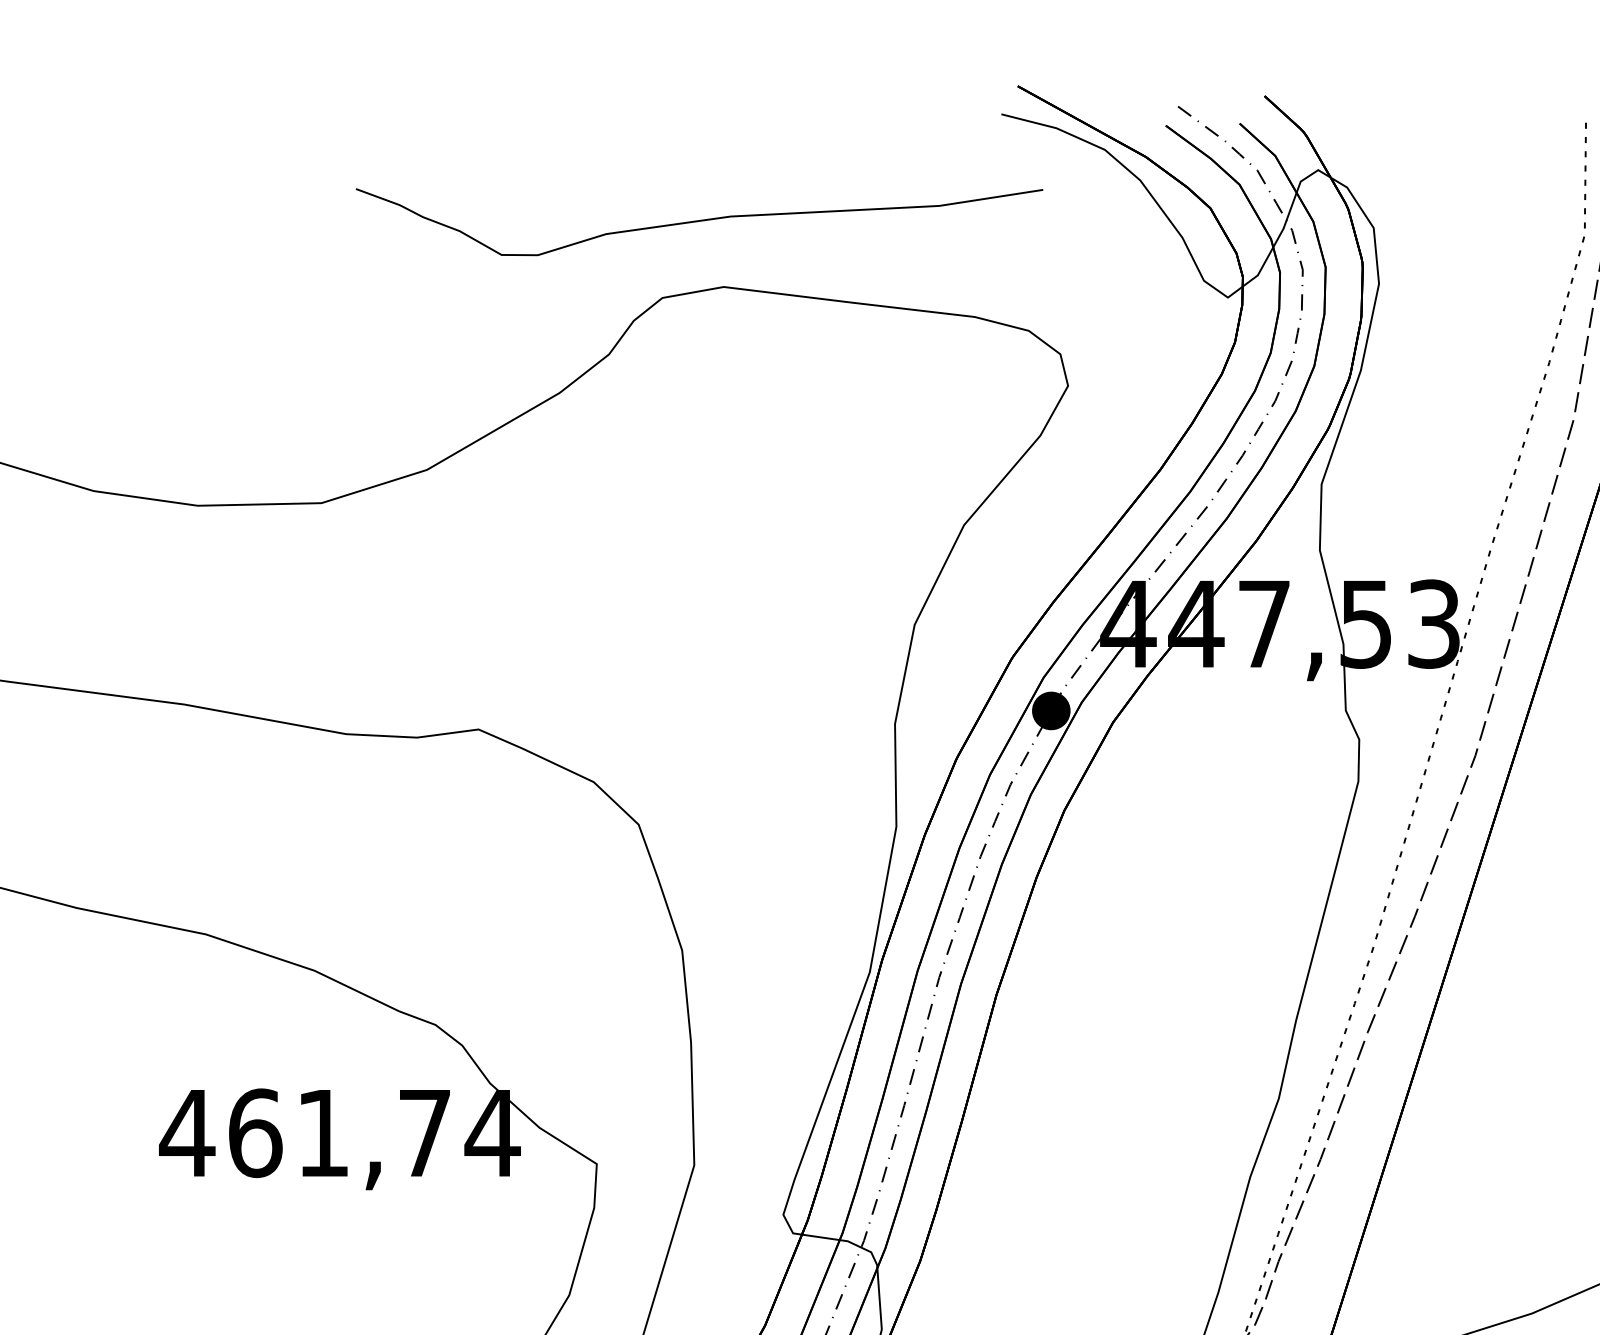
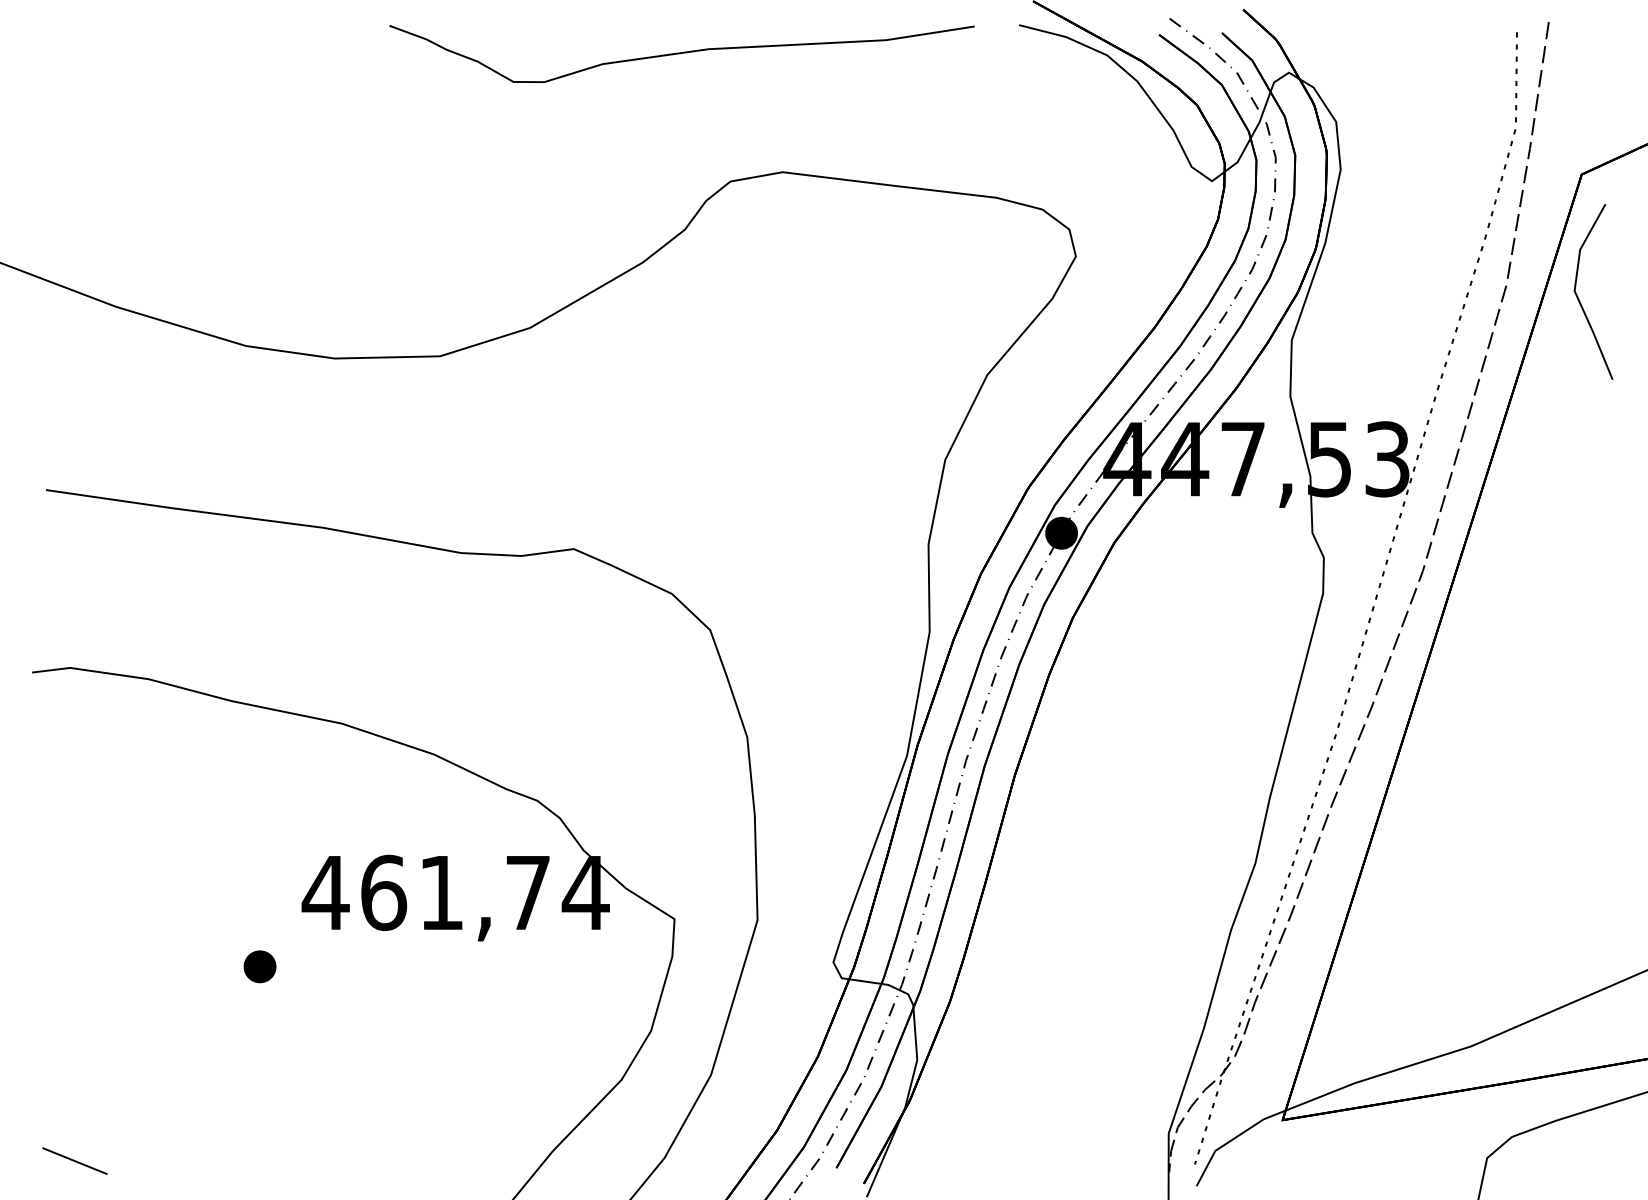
curve: (698, 221) -> (681, 53), moved
part: (109, 1219) -> (259, 966), added

